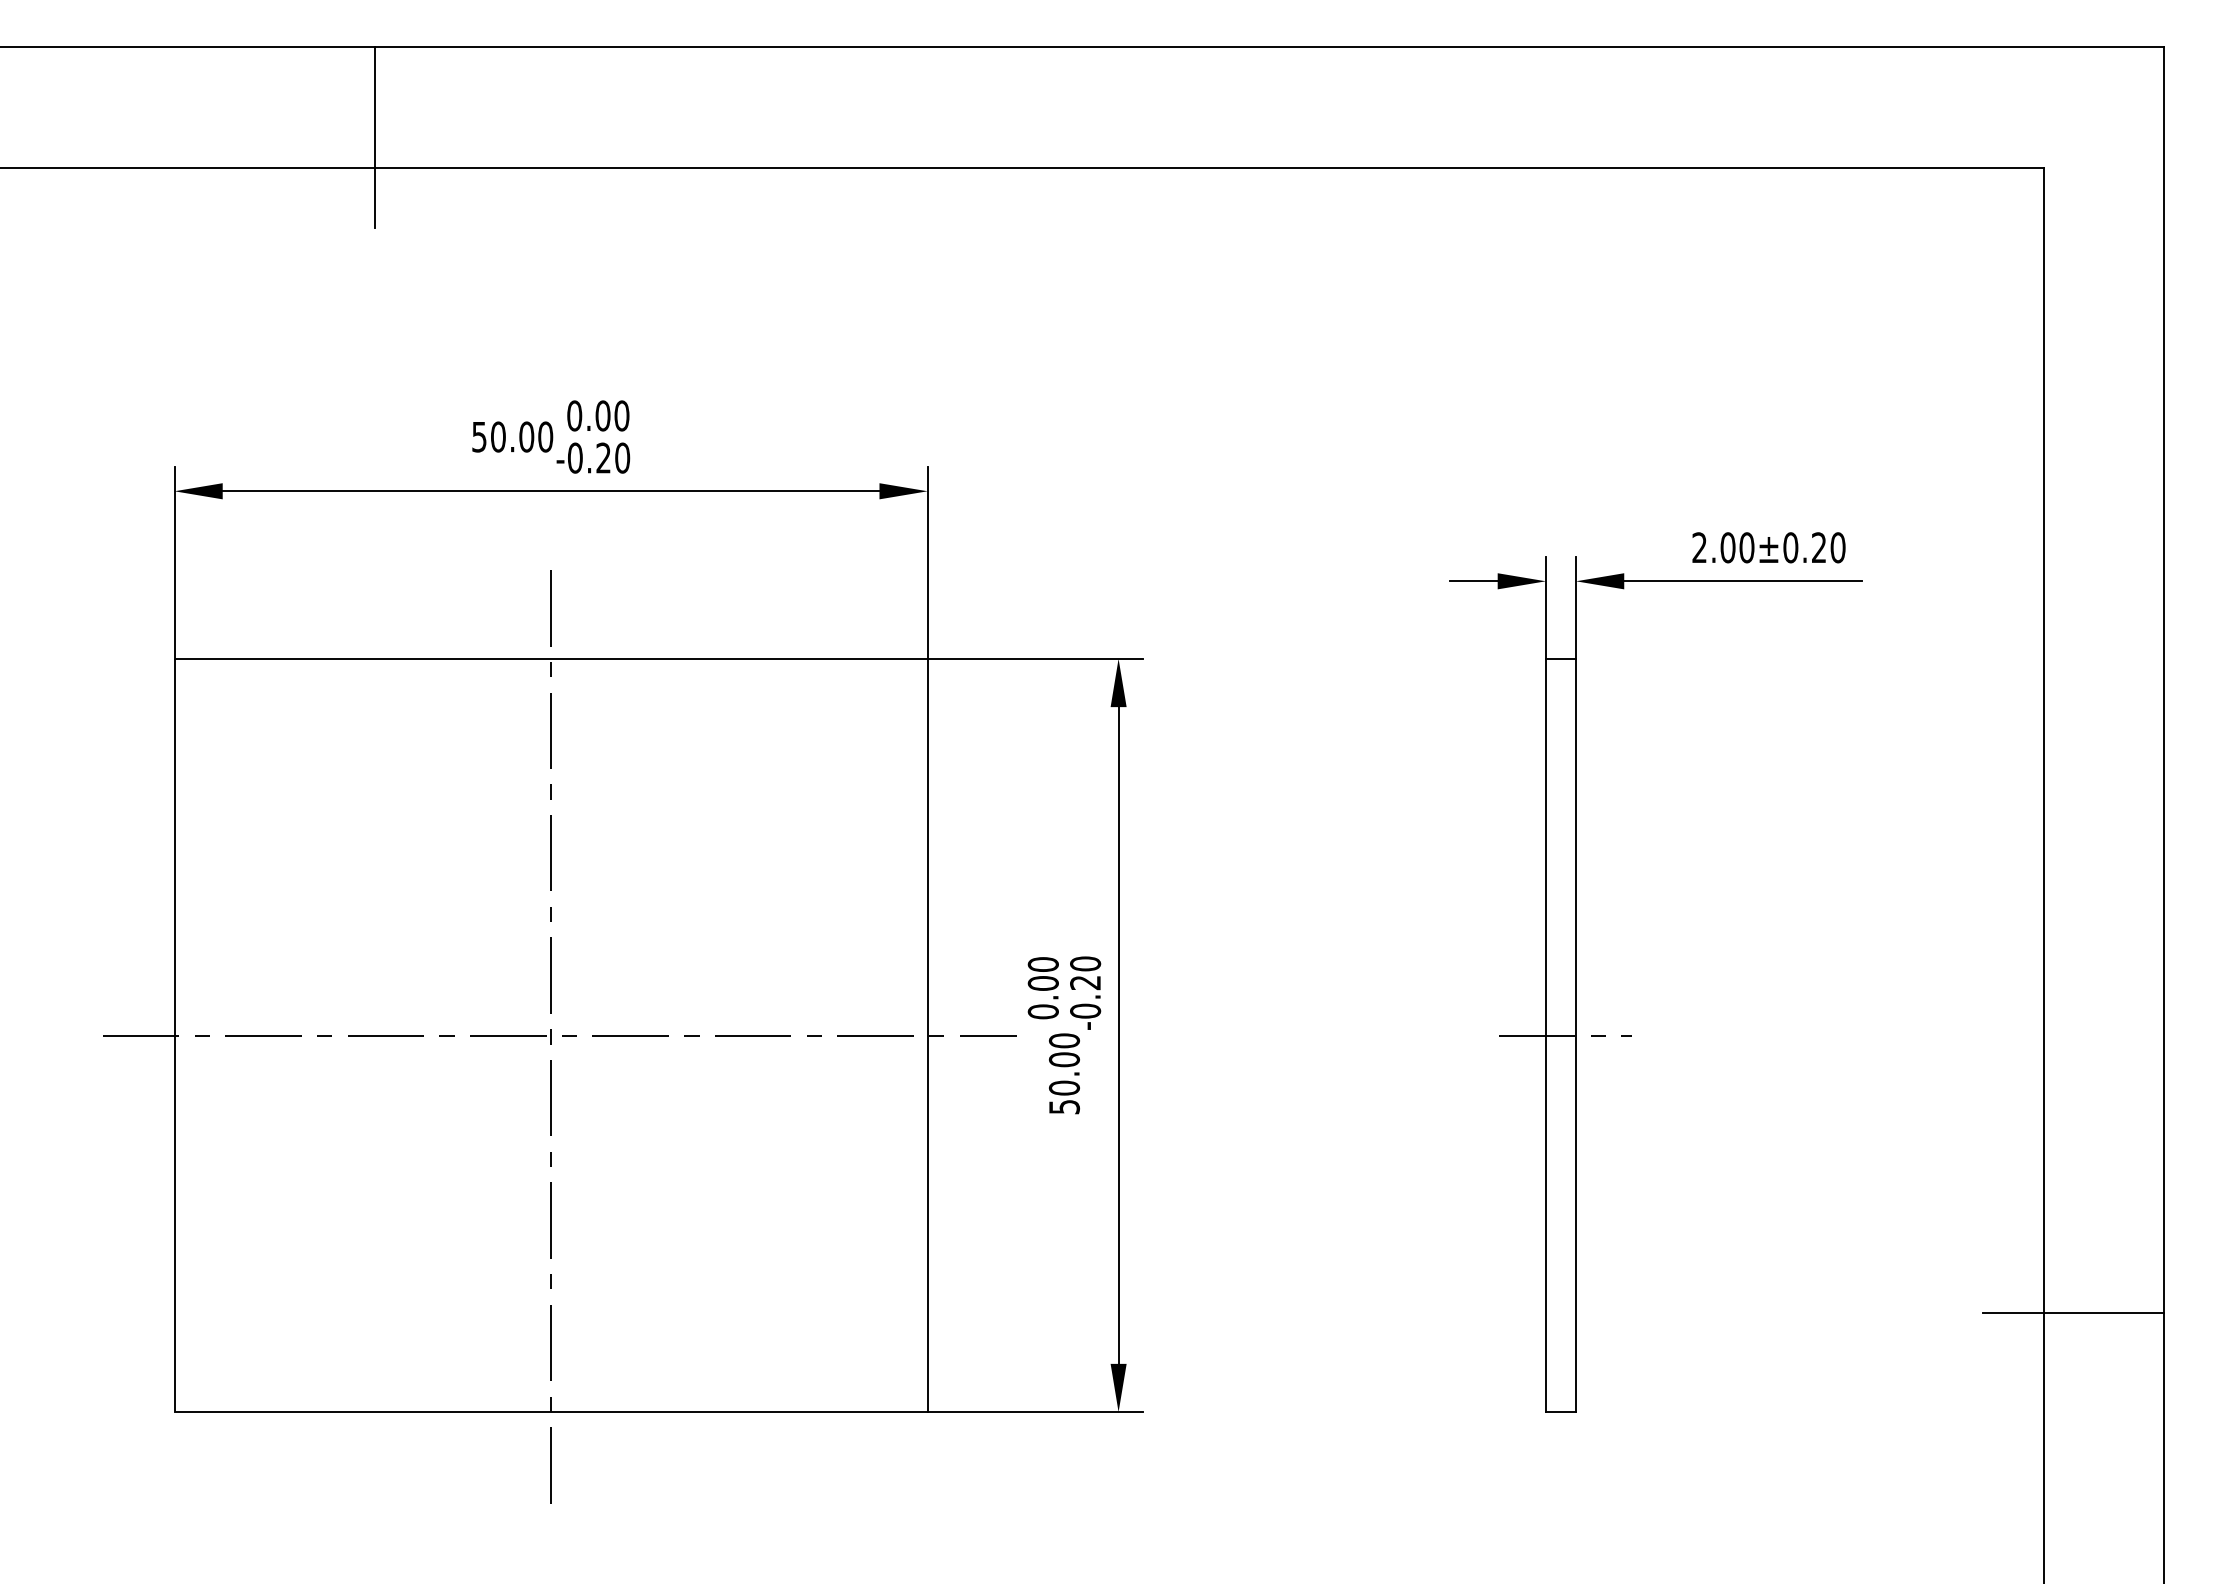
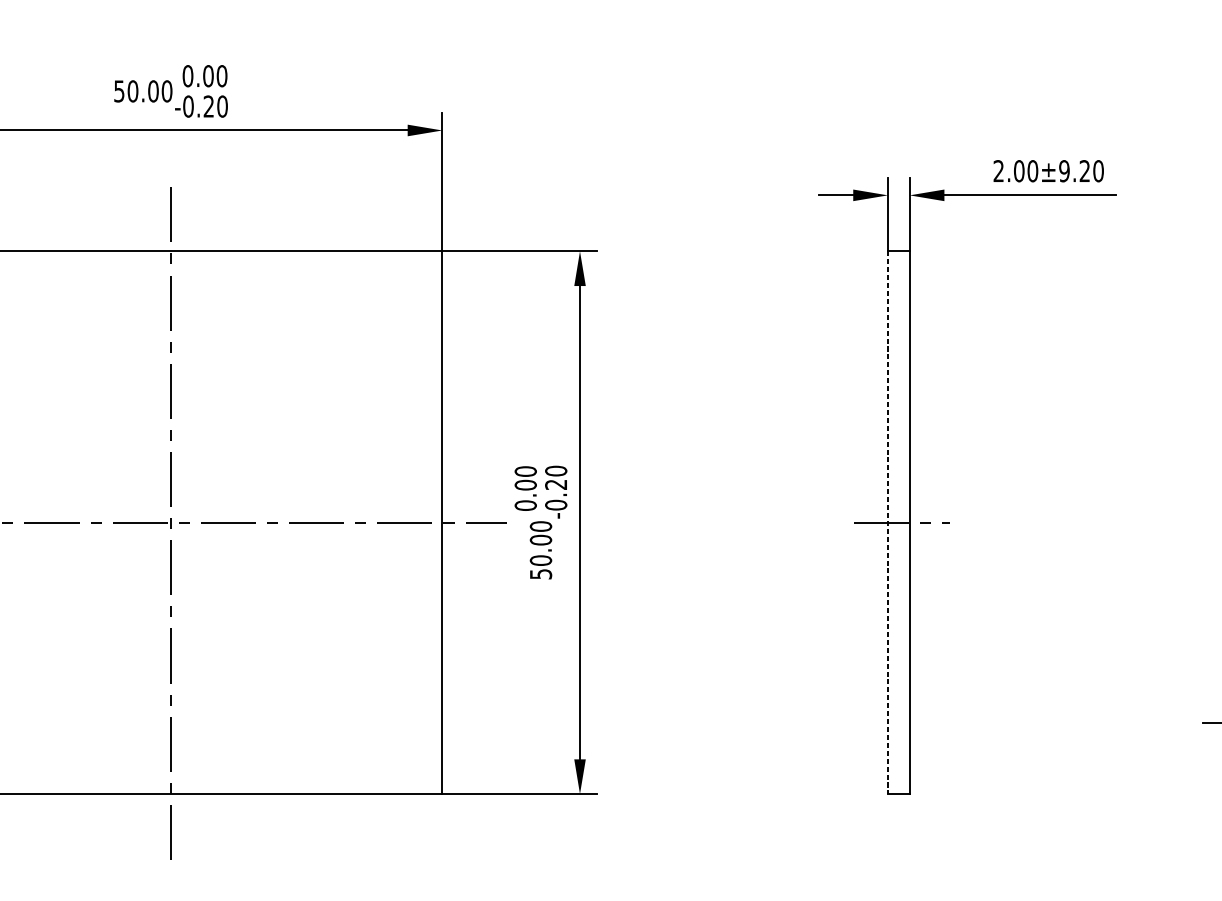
text: (1790, 547) -> (1064, 171), 2.00±0.20 -> 2.00±9.20
line: (1545, 1035) -> (887, 522), solid -> dashed

